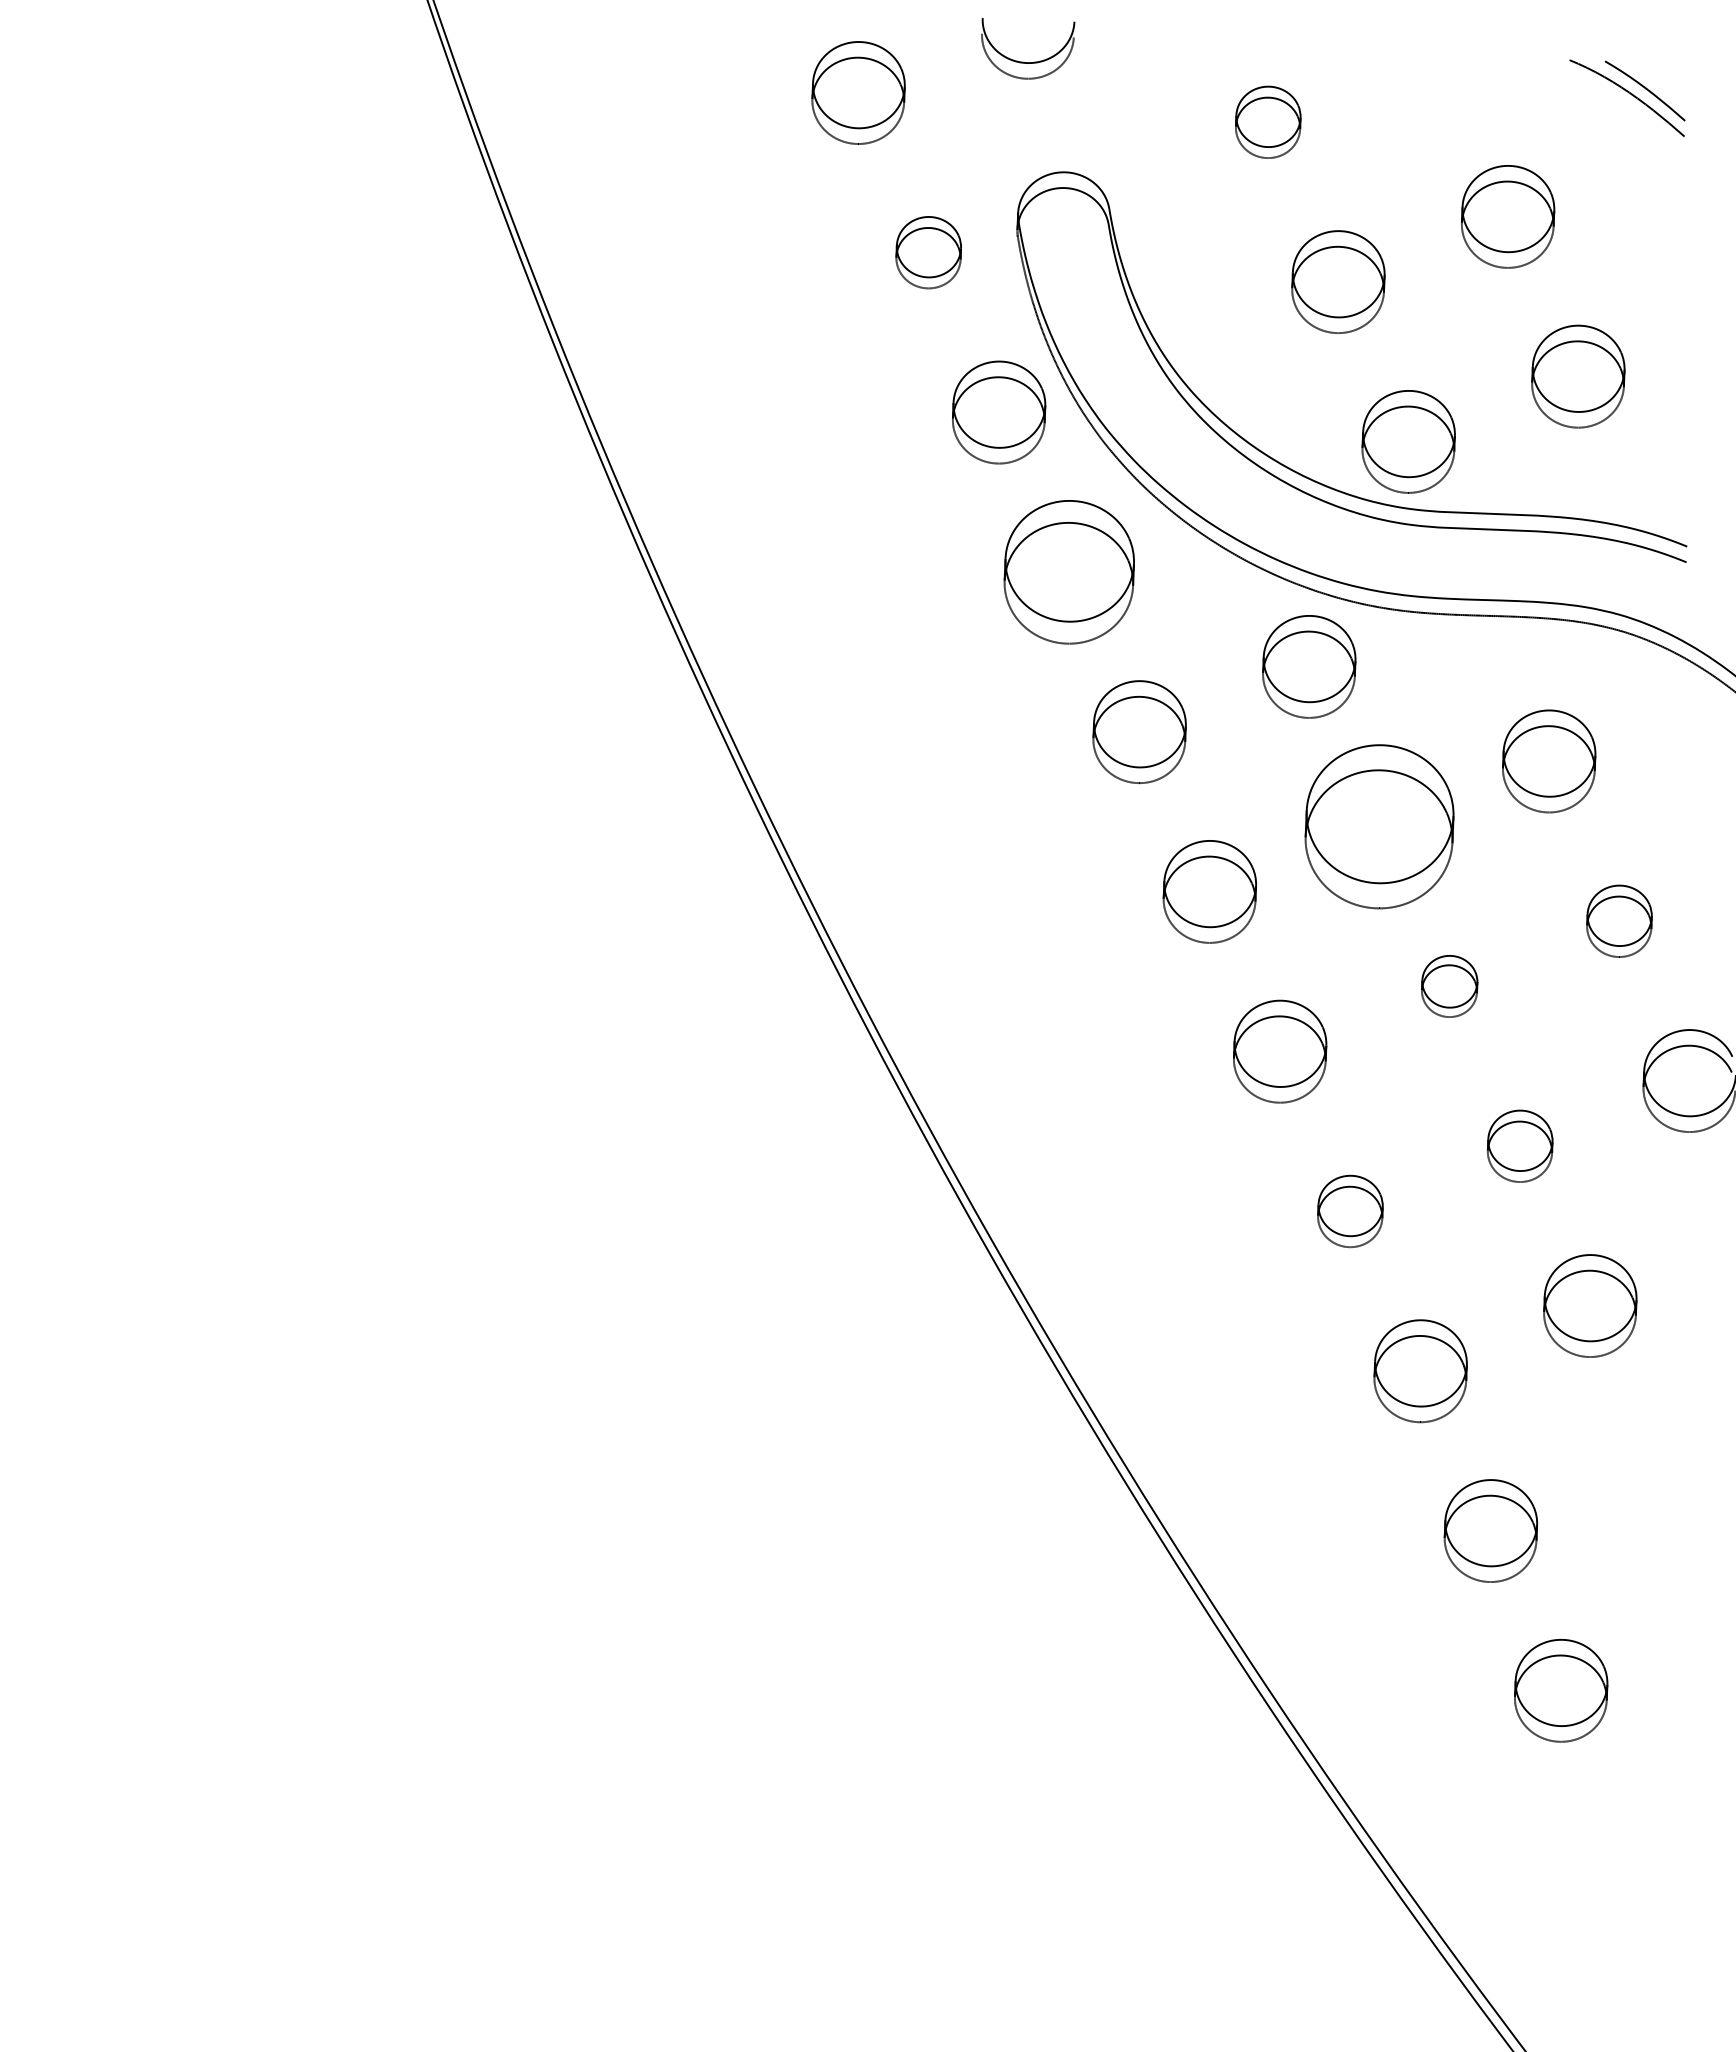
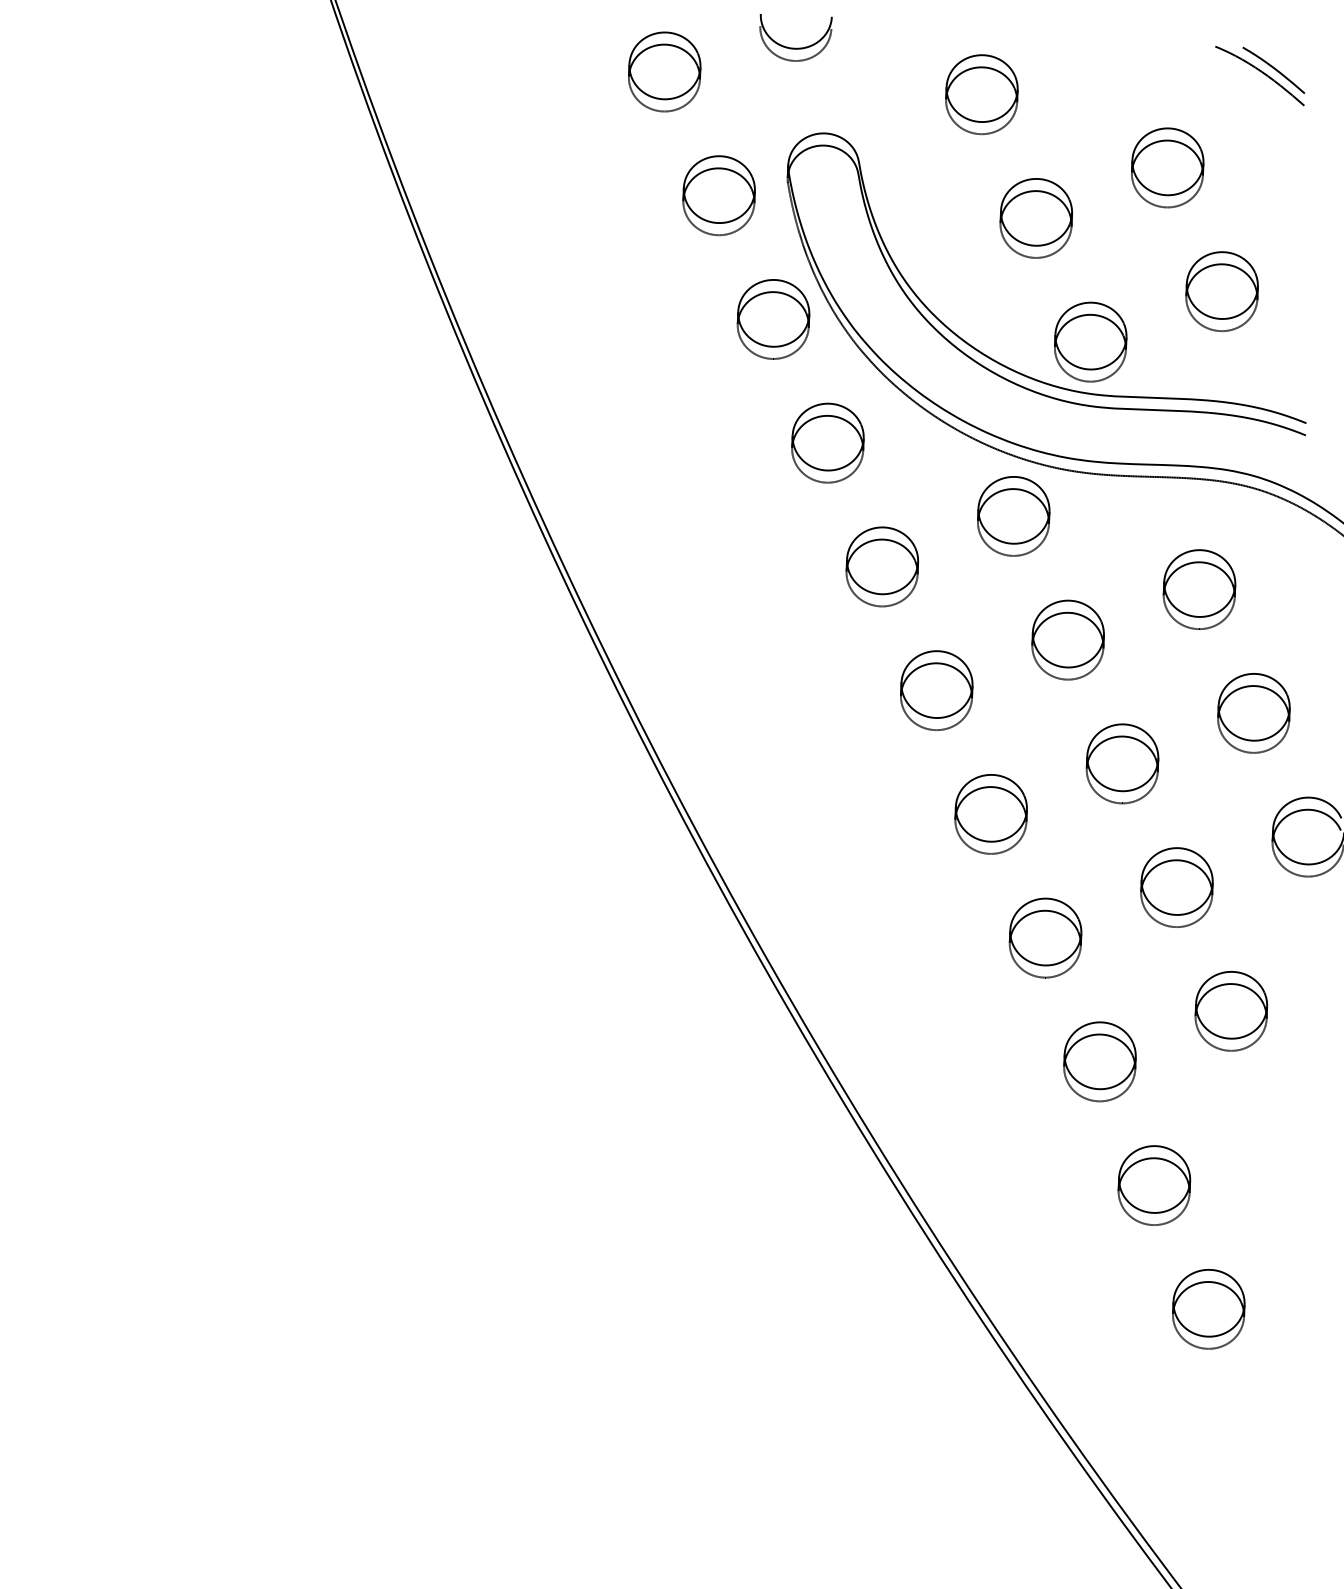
part: (1268, 122) -> (982, 94), size x1.43
part: (928, 252) -> (718, 195), size x1.43
part: (1069, 572) -> (828, 443), size x0.71
part: (1379, 826) -> (1068, 640), size x0.62
part: (1619, 921) -> (1253, 713), size x1.43
part: (1449, 986) -> (1122, 763), size x1.67
part: (1520, 1146) -> (1177, 887), size x1.43
part: (1350, 1211) -> (1045, 938), size x1.43

